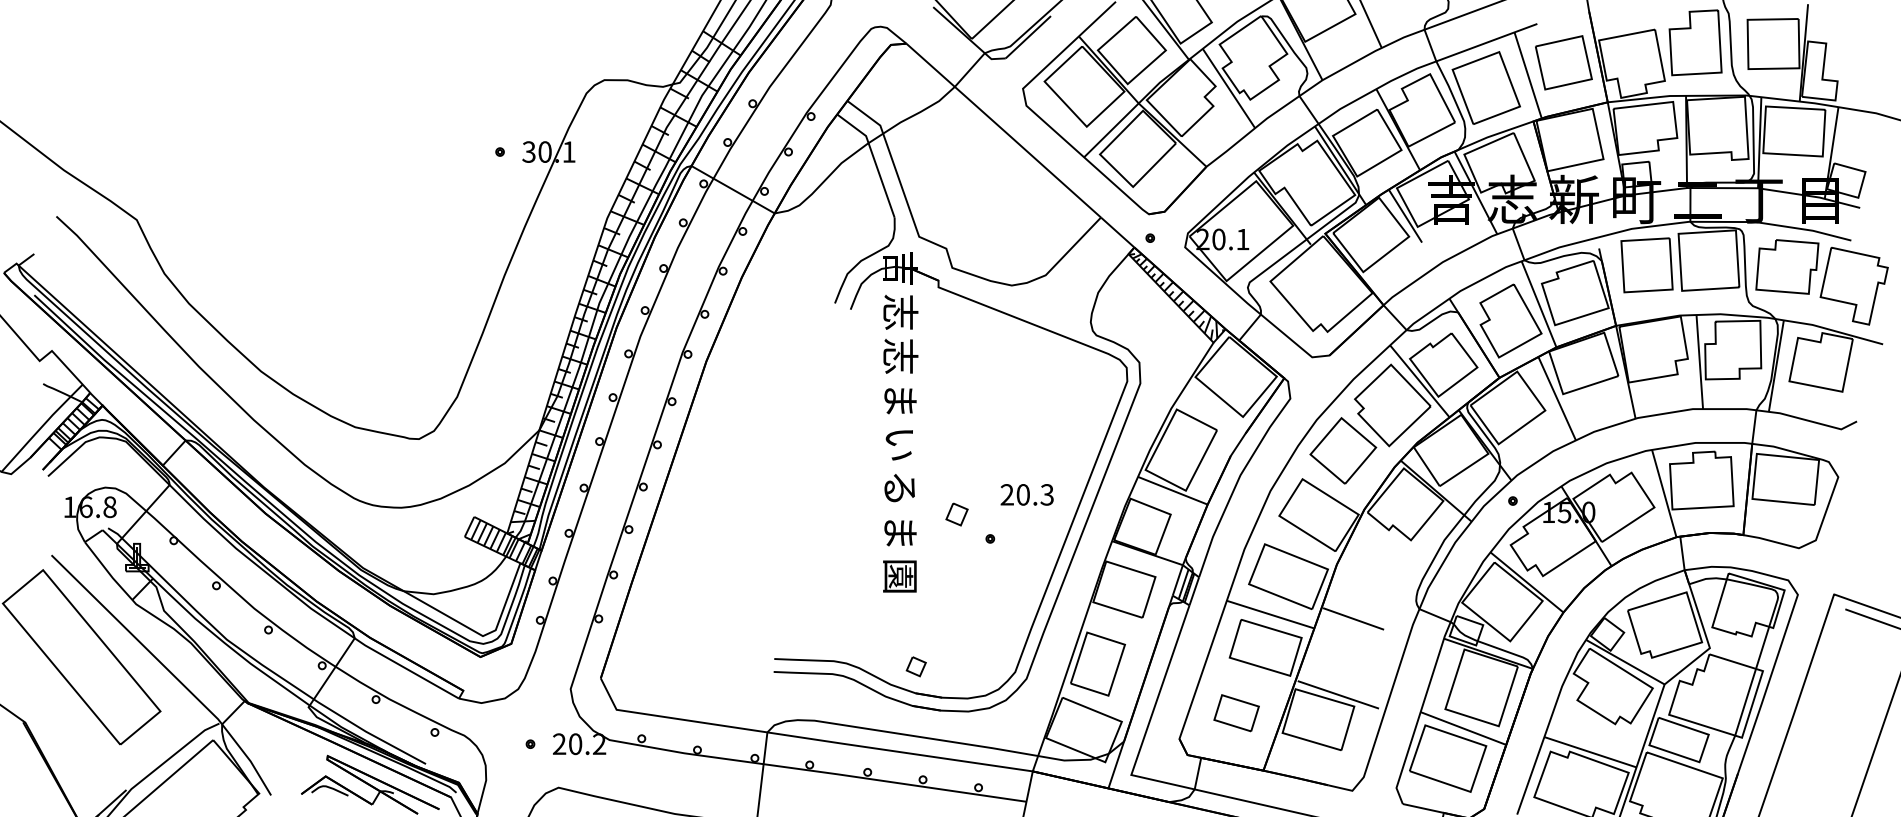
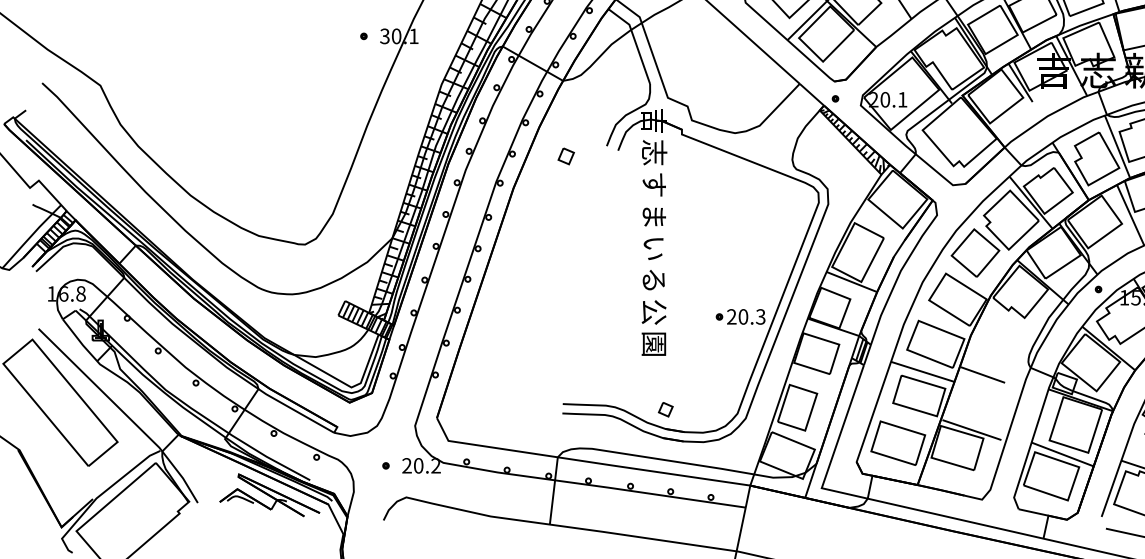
text: (900, 355) -> (654, 183), 志 -> す
text: (1026, 494) -> (745, 316), moved
part: (956, 514) -> (565, 156), moved
text: (900, 532) -> (654, 312), ま -> 公
part: (1236, 713) -> (898, 443), size x1.67

